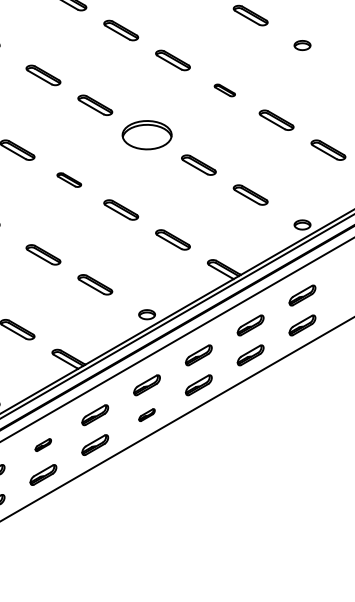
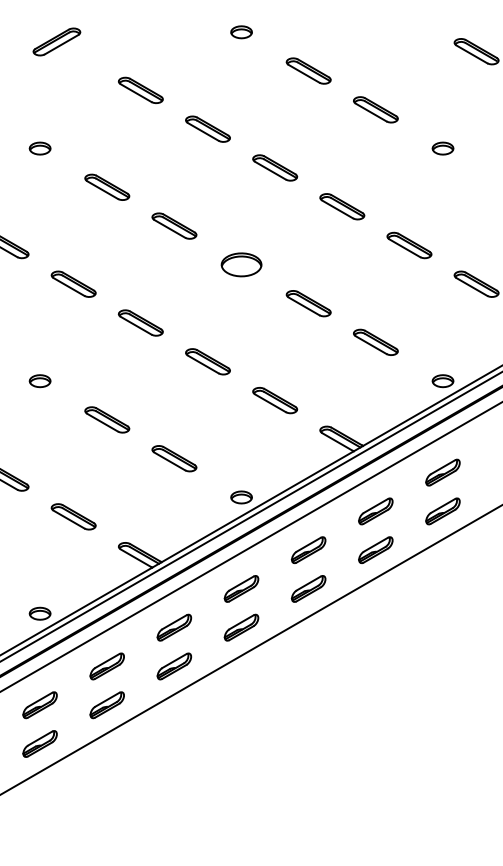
part: (224, 90) -> (342, 206), size x1.67
part: (147, 134) -> (241, 264), size x0.62
part: (69, 179) -> (140, 322), size x1.43
part: (147, 415) -> (241, 627), size x1.67
part: (42, 445) -> (106, 666), size x1.67

